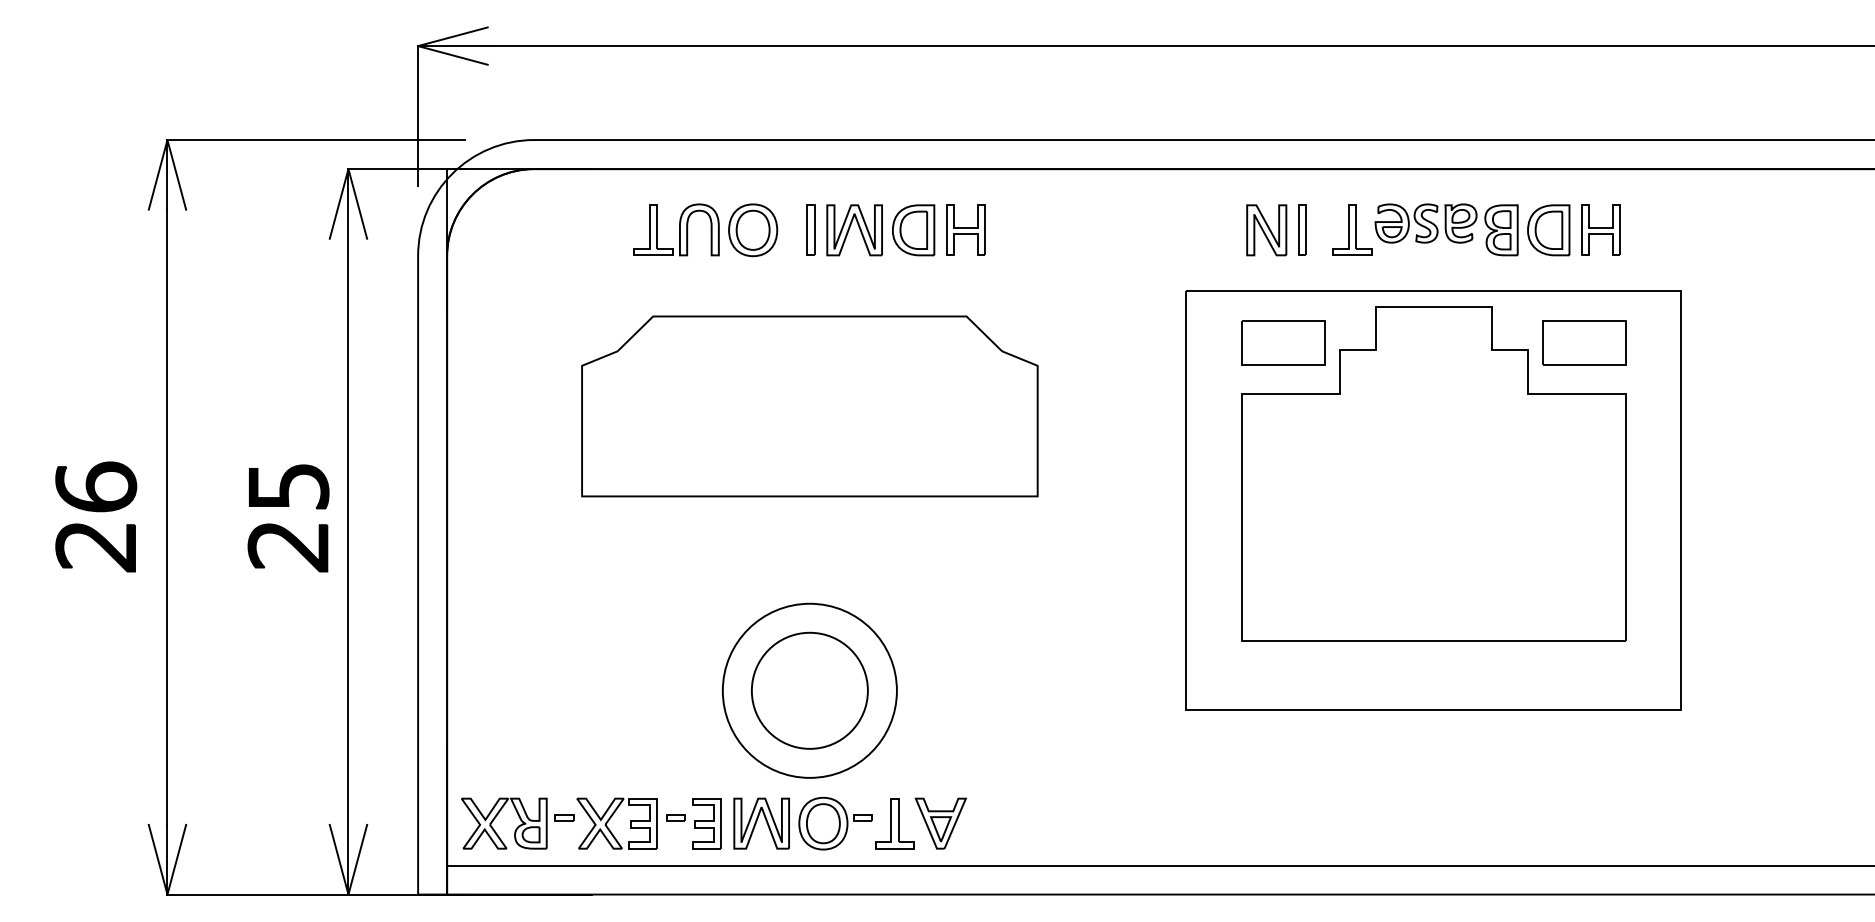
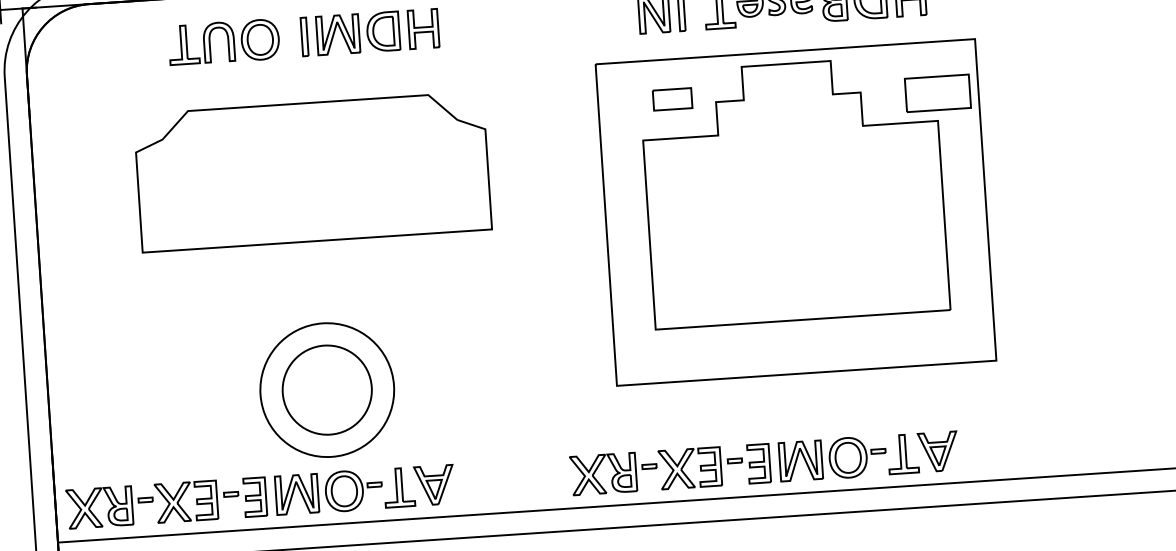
part: (1283, 342) -> (672, 98), size x0.6
part: (1584, 342) -> (938, 92), moved
part: (1370, 823) -> (763, 463), added

